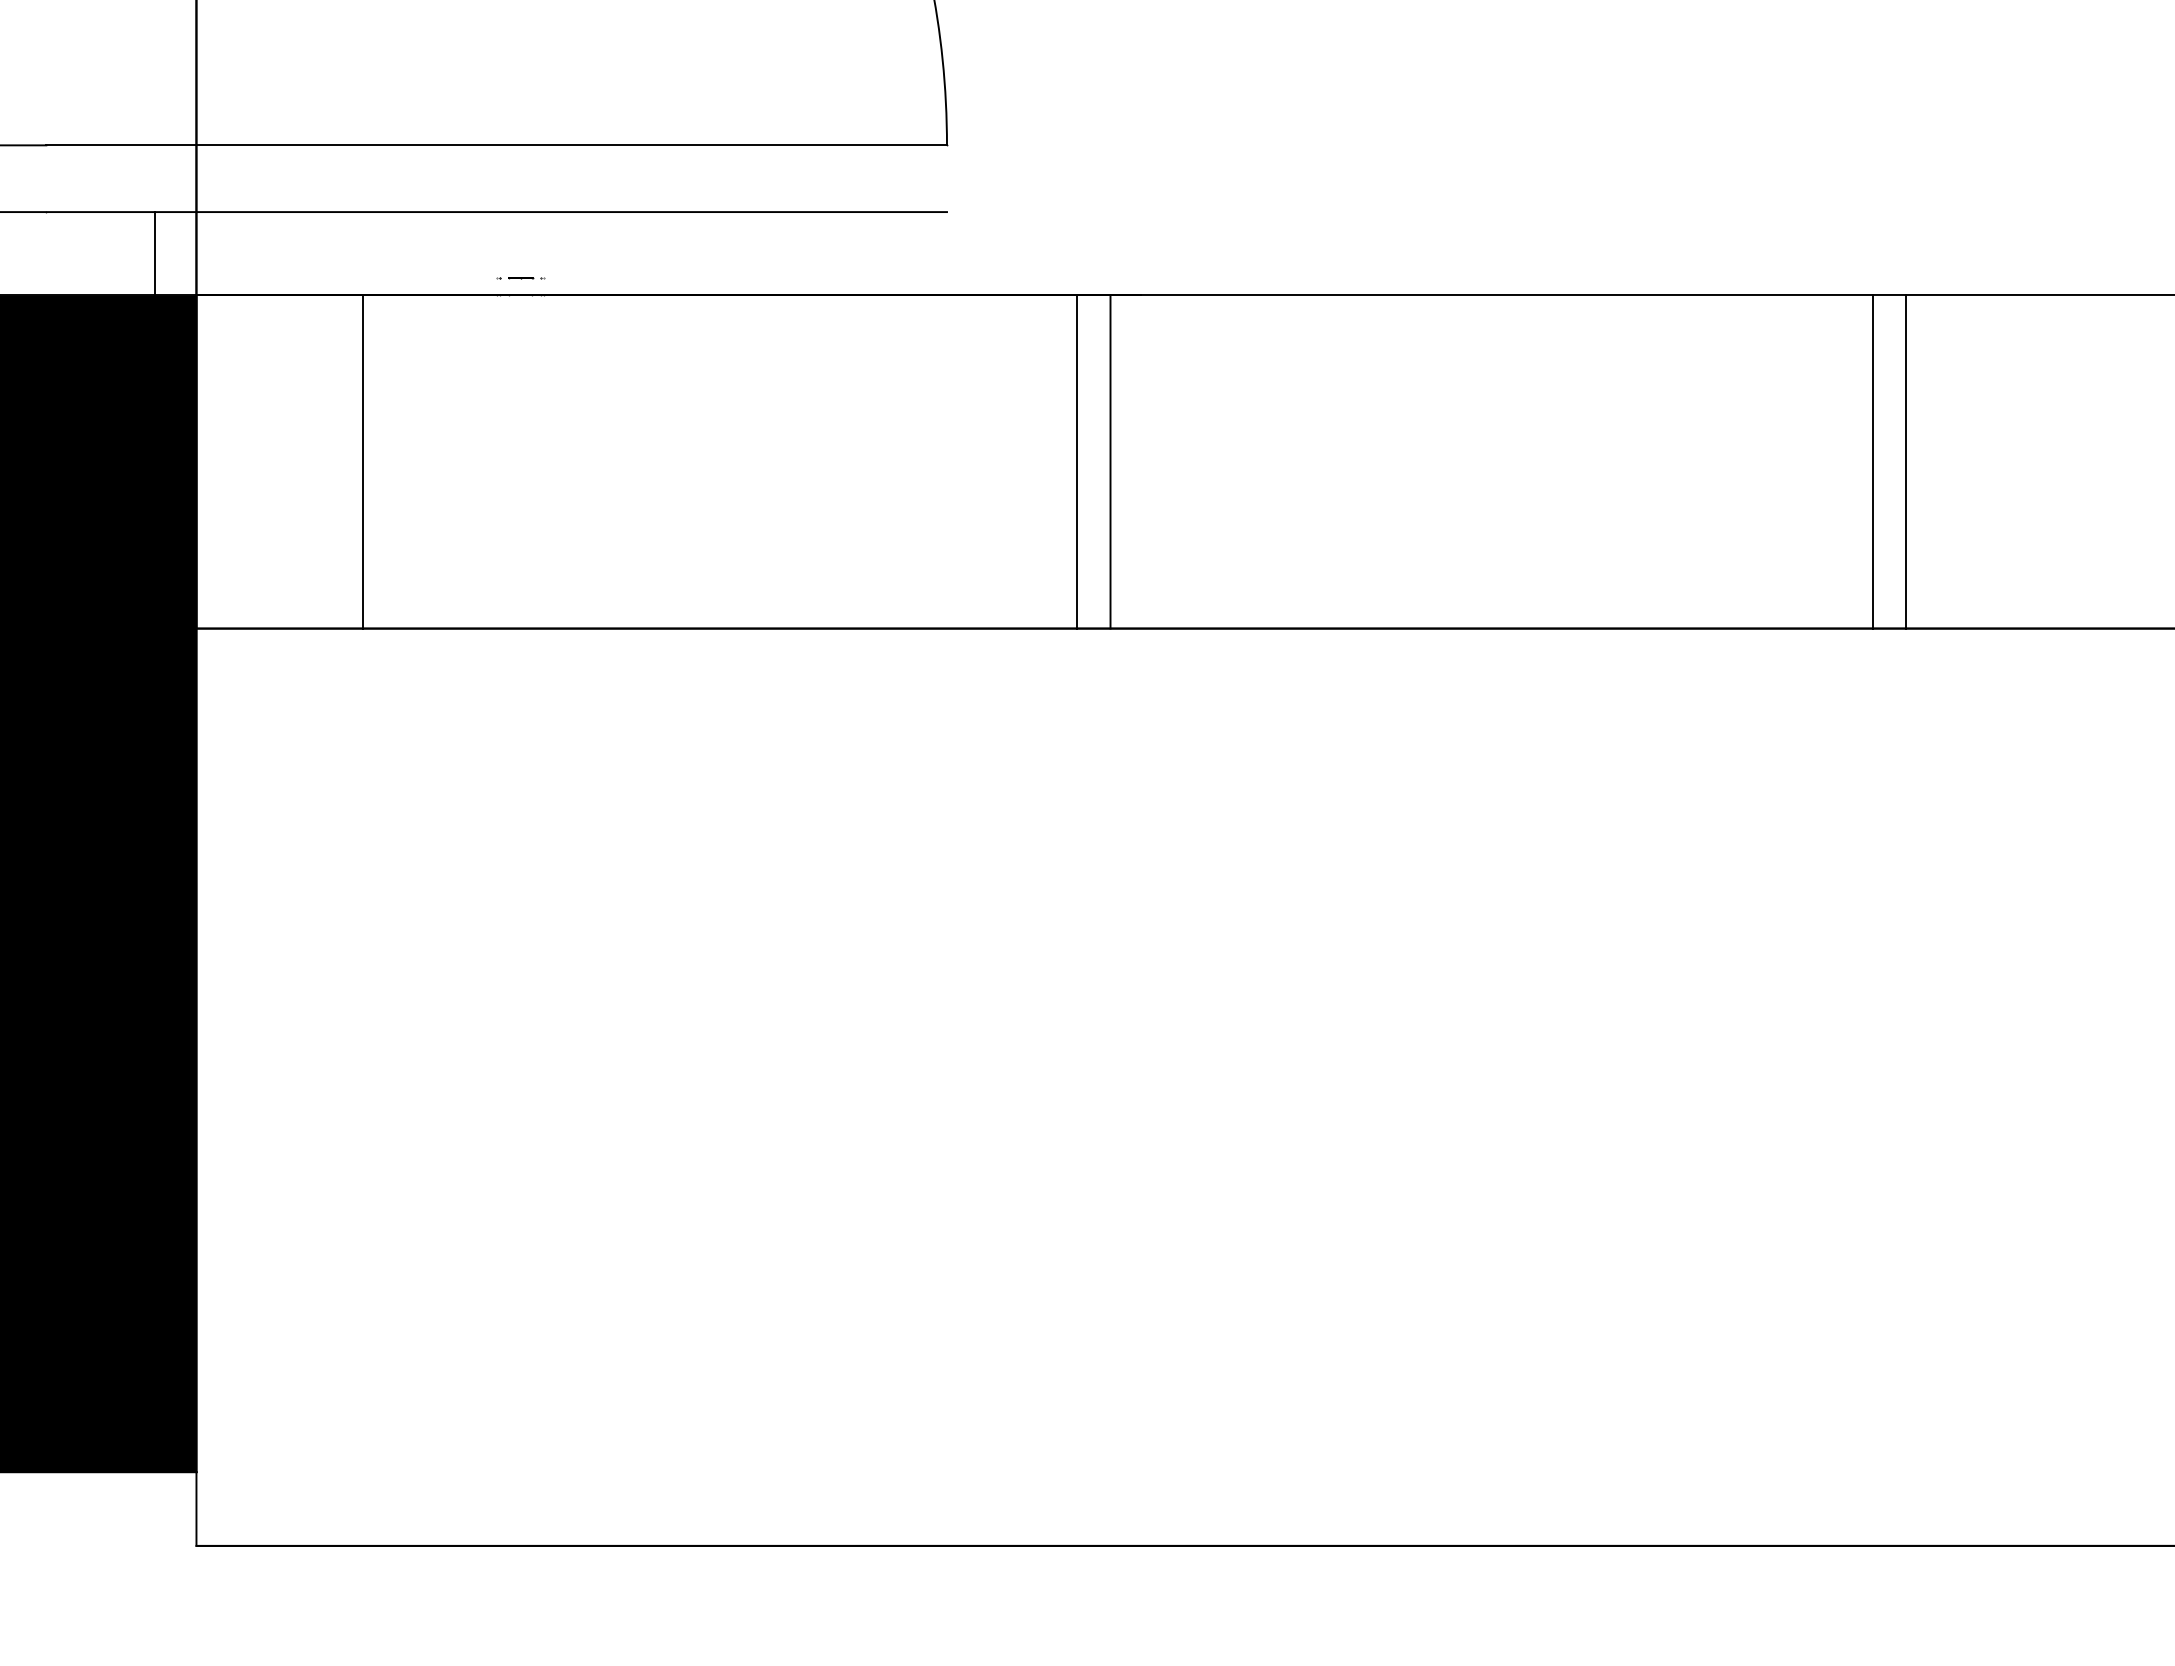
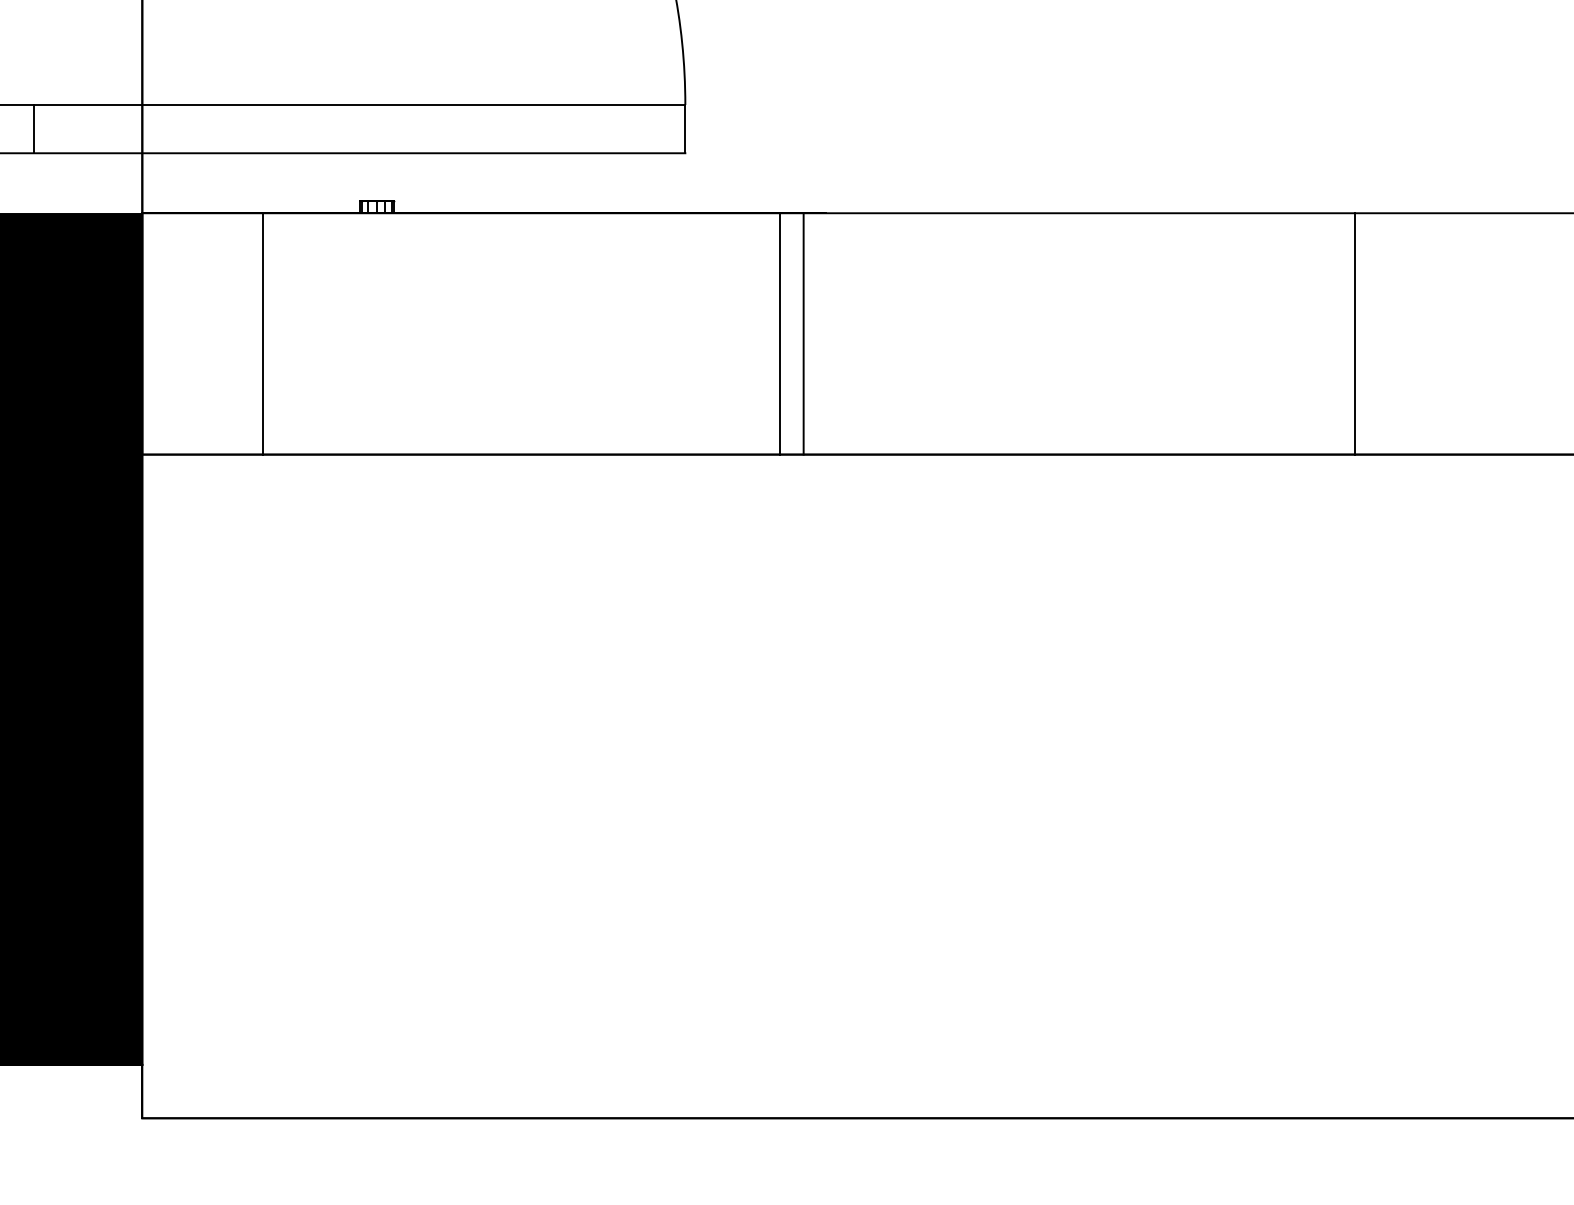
line: (154, 253) -> (111, 183), removed
line: (1906, 461) -> (1379, 333), removed

